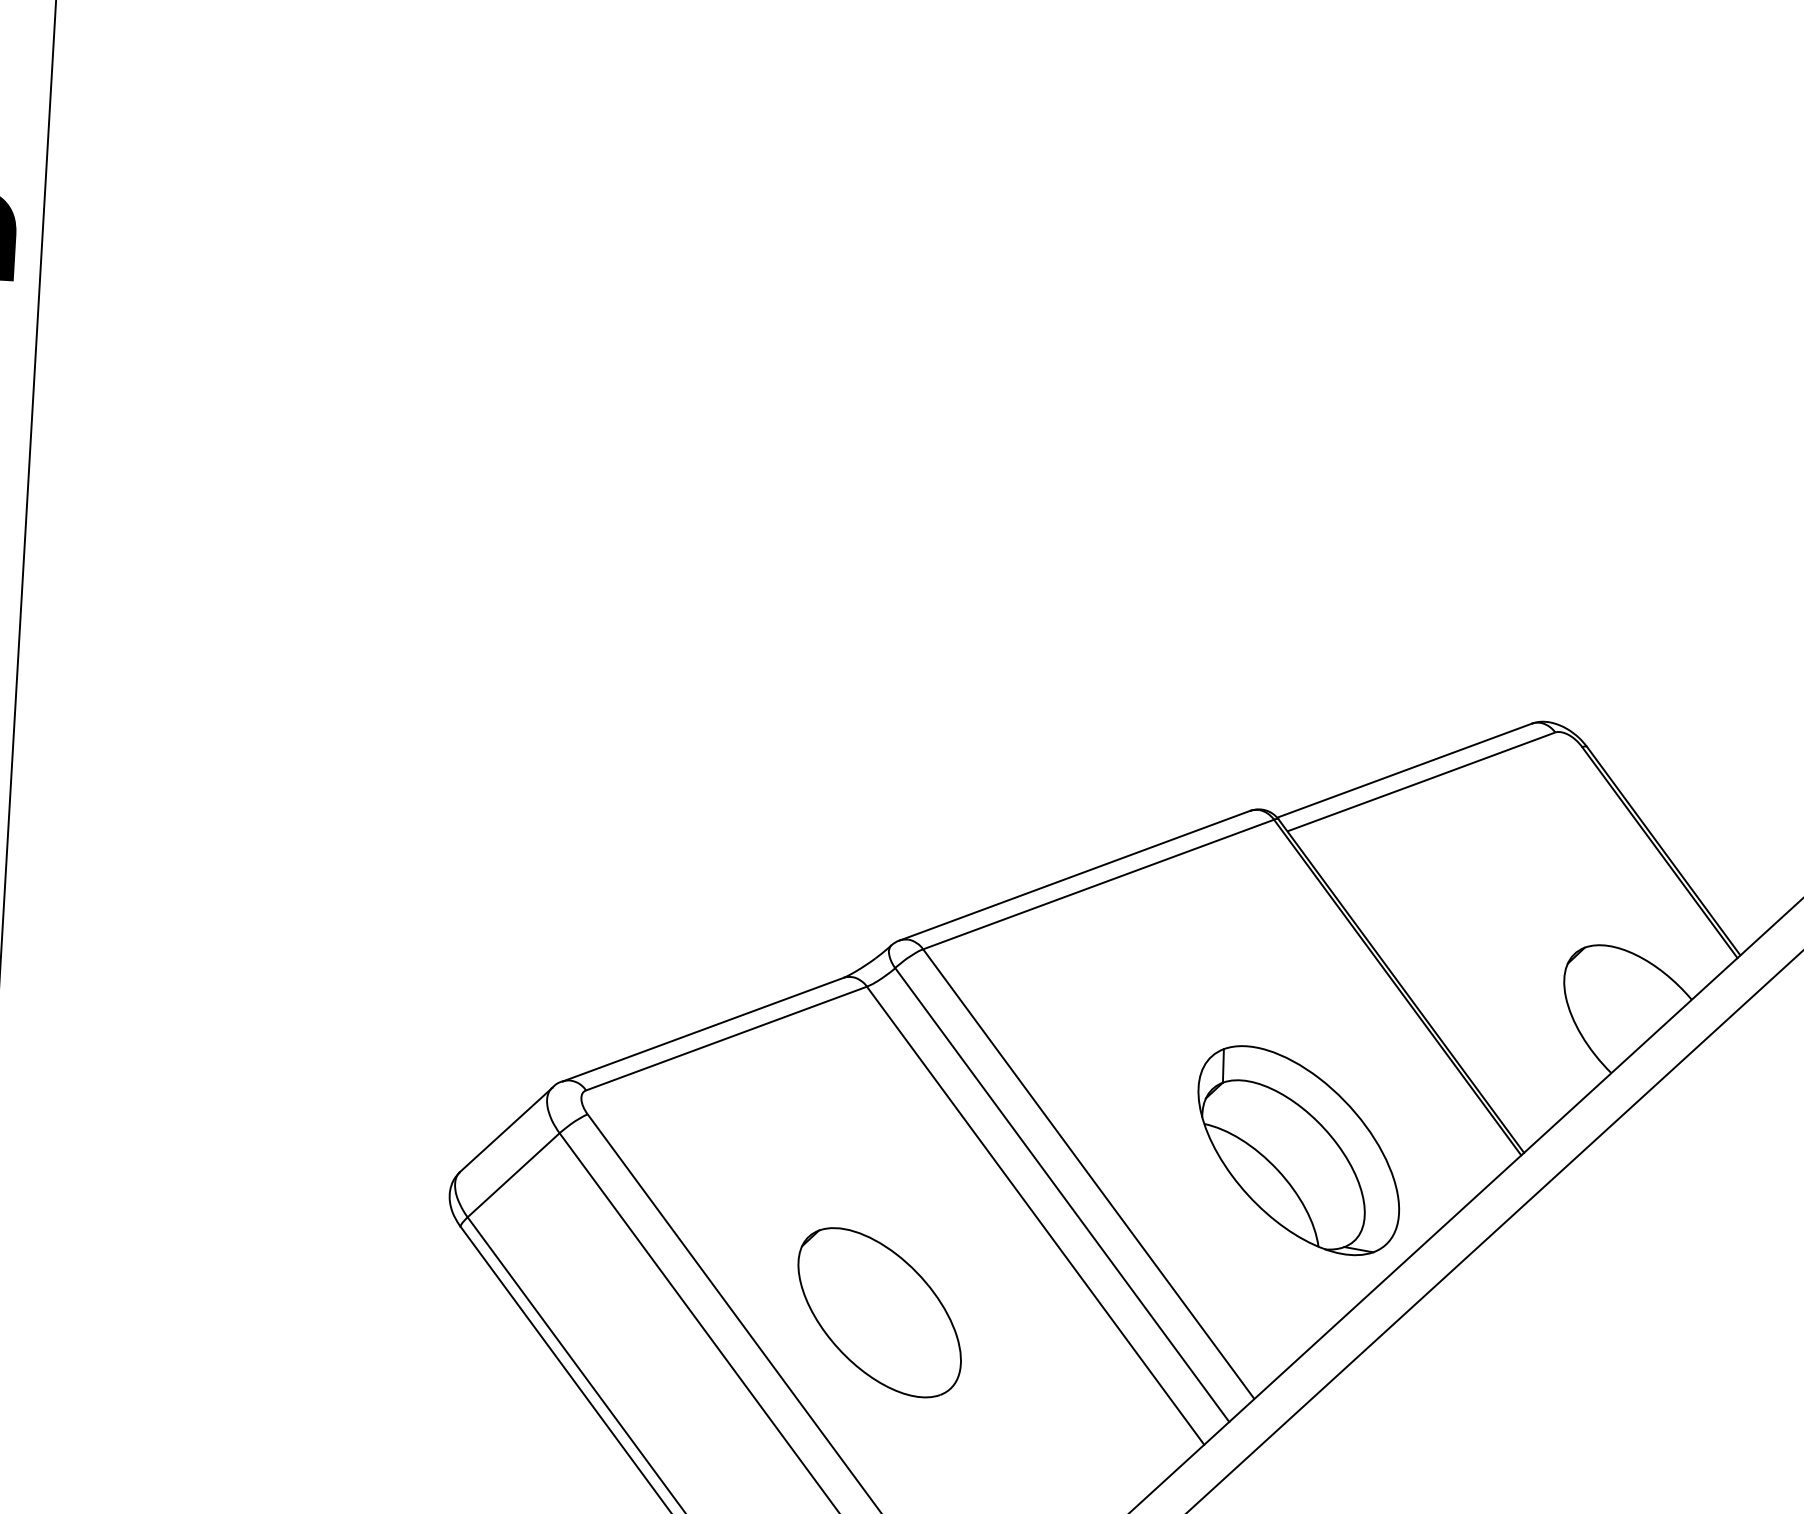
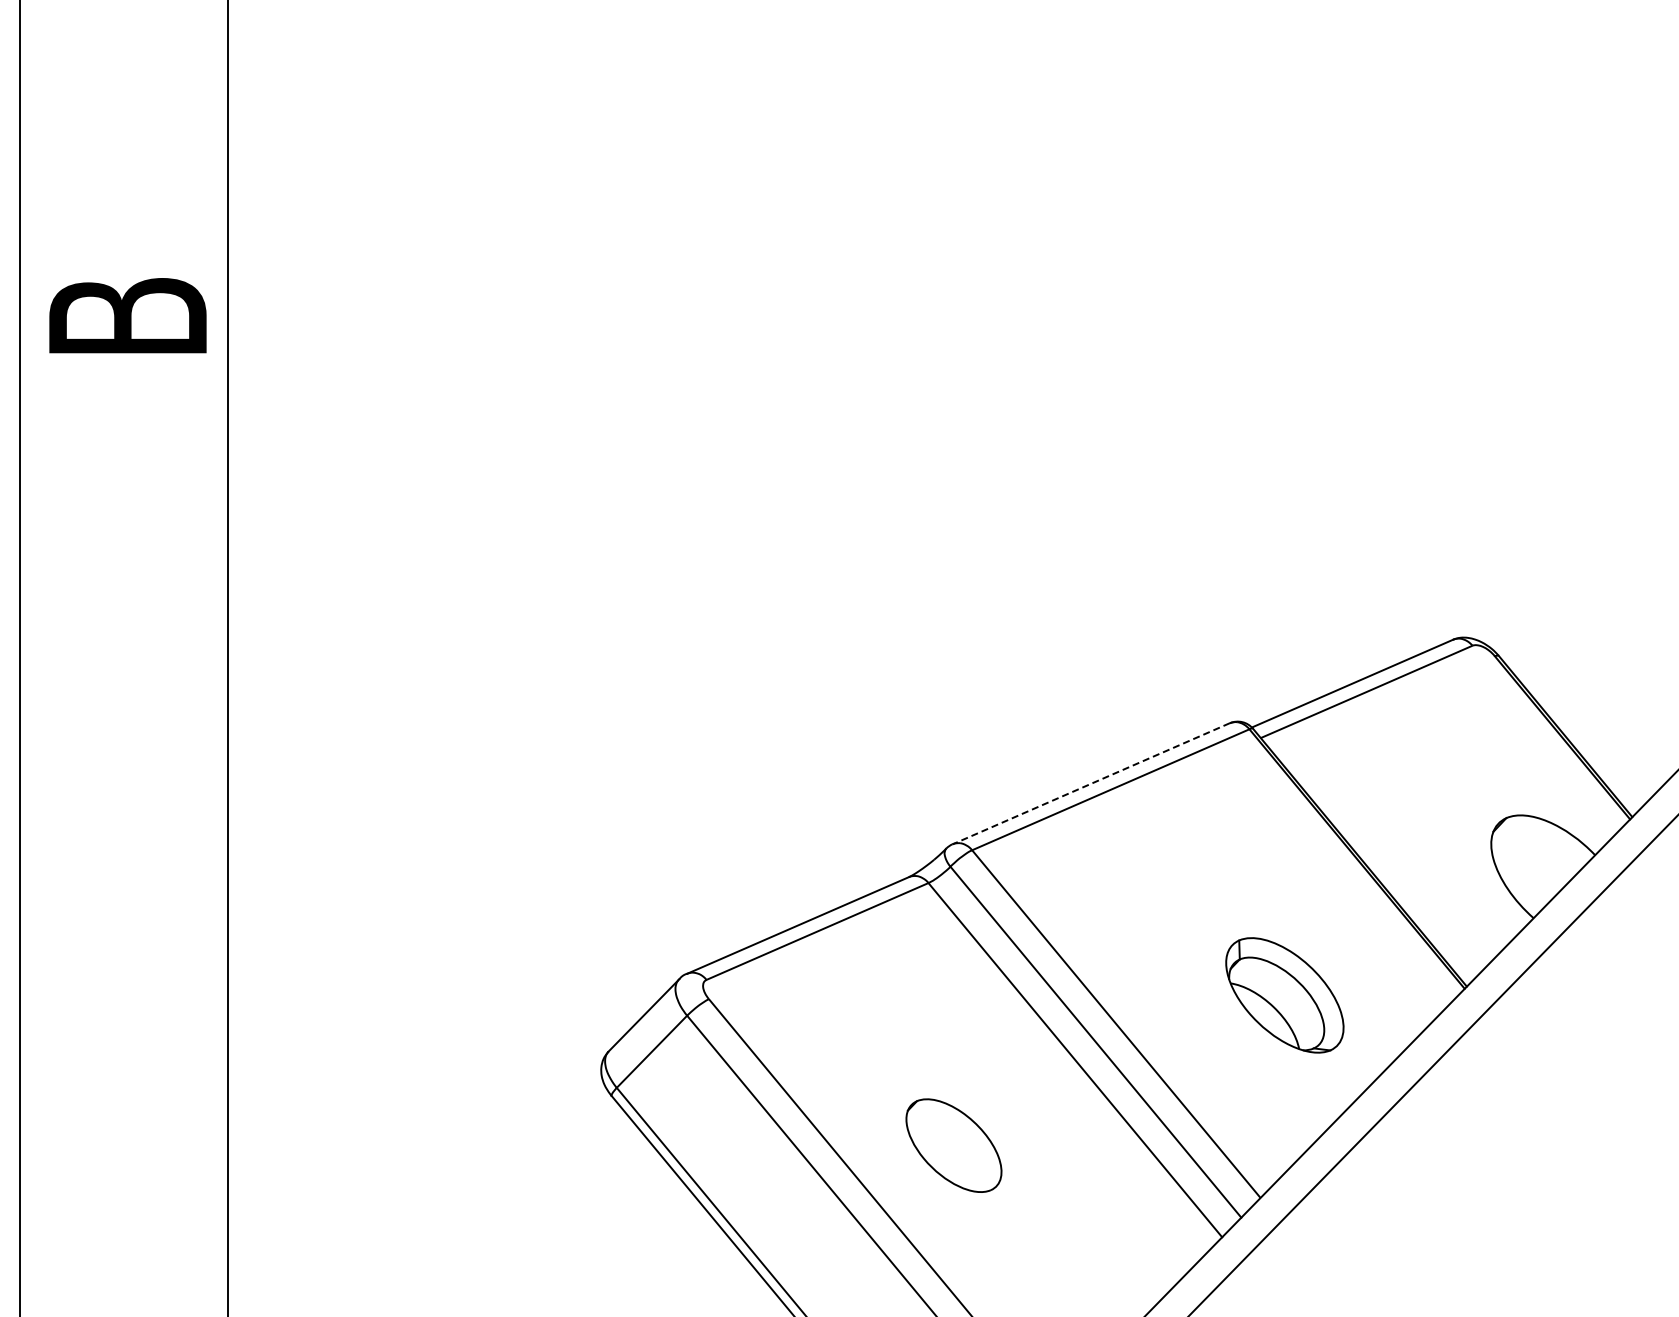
line: (1073, 875) -> (1090, 783), solid -> dashed
part: (1298, 1150) -> (1284, 995), size x0.7
part: (879, 1312) -> (953, 1145), size x0.7

